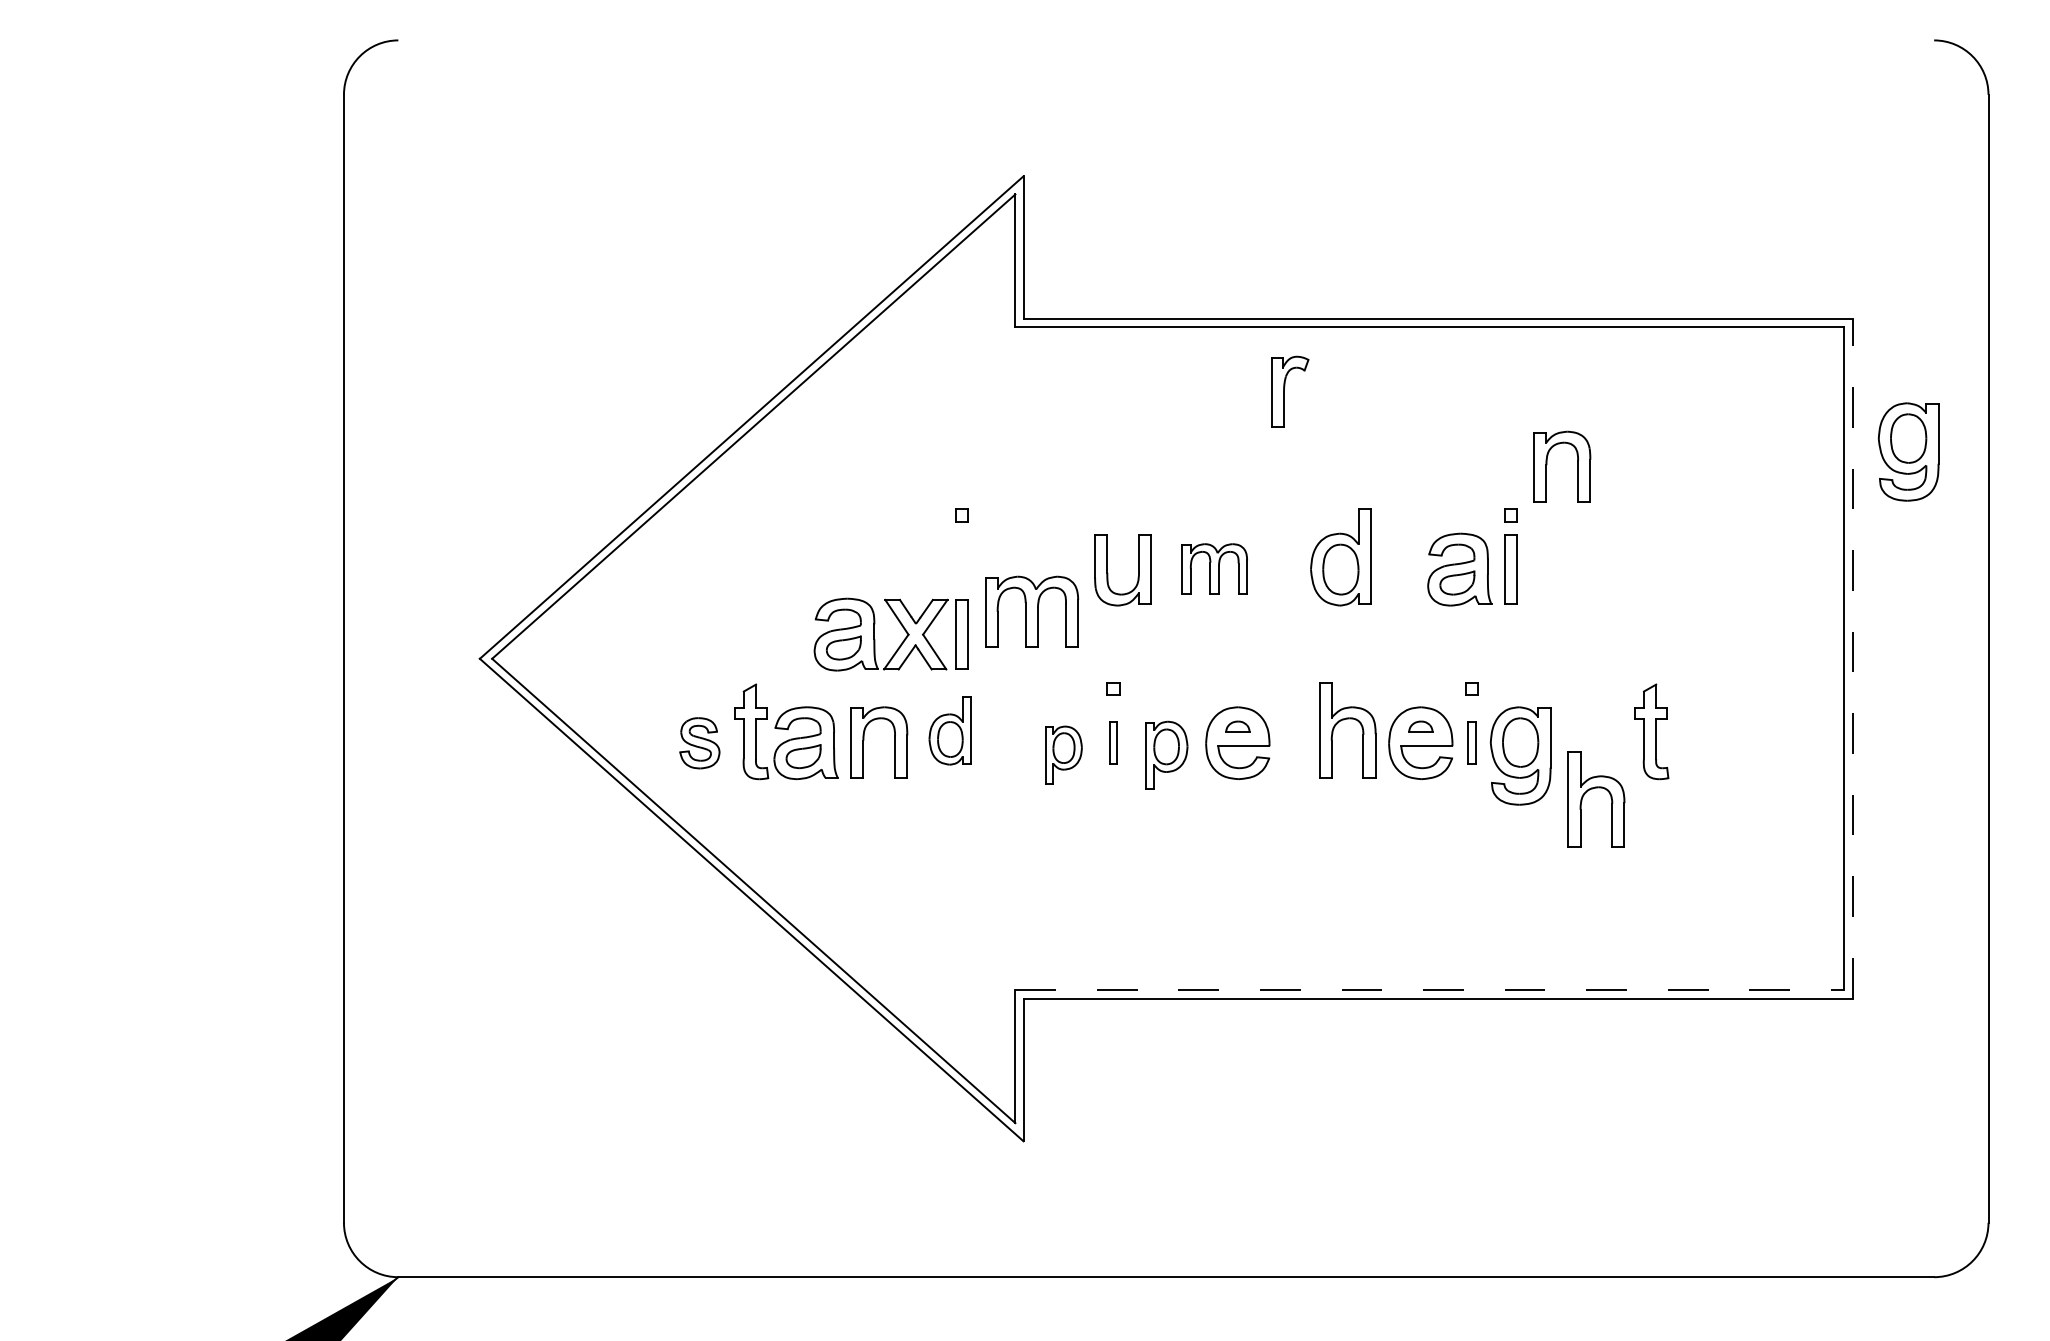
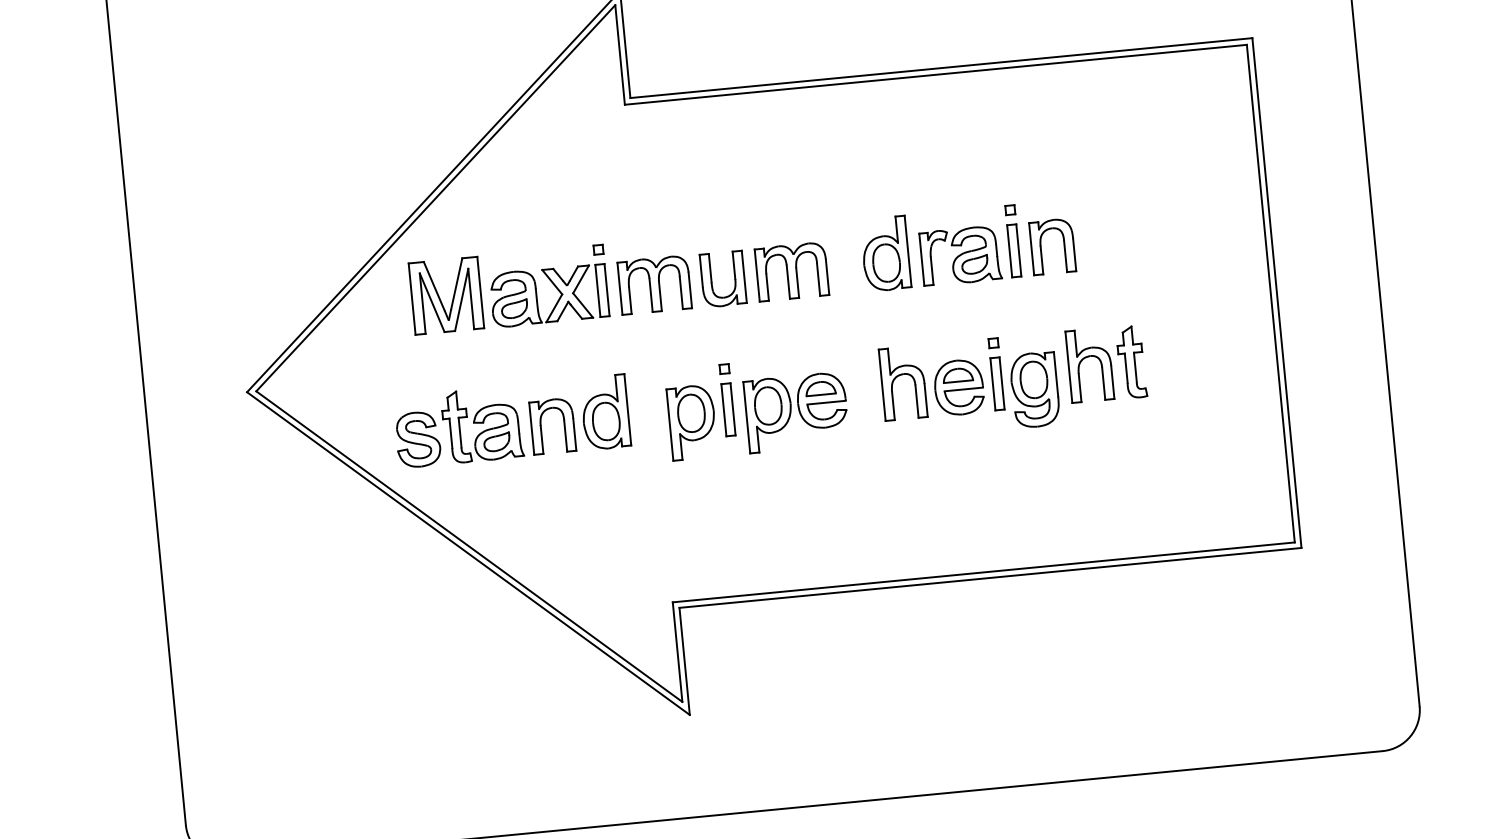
part: (1290, 391) -> (935, 257), moved
part: (1908, 451) -> (1303, 133), removed
part: (1577, 466) -> (1064, 245), moved
part: (747, 560) -> (440, 299), added
part: (1214, 568) -> (791, 271), size x1.43
part: (1032, 611) -> (655, 284), moved
part: (901, 626) -> (556, 288), moved
line: (1852, 658) -> (1276, 292), dashed -> solid
part: (1237, 726) -> (820, 388), size x1.67
part: (1420, 726) -> (957, 375), size x1.67
part: (949, 730) -> (604, 412), size x1.43
part: (1113, 742) -> (728, 409), size x1.67
part: (1471, 742) -> (997, 383), size x1.67
part: (699, 743) -> (417, 439), size x1.43
part: (1063, 755) -> (691, 422), size x1.67
part: (1166, 755) -> (769, 415), size x1.43
part: (1592, 789) -> (1086, 358), moved
line: (1429, 990) -> (983, 572), dashed -> solid

